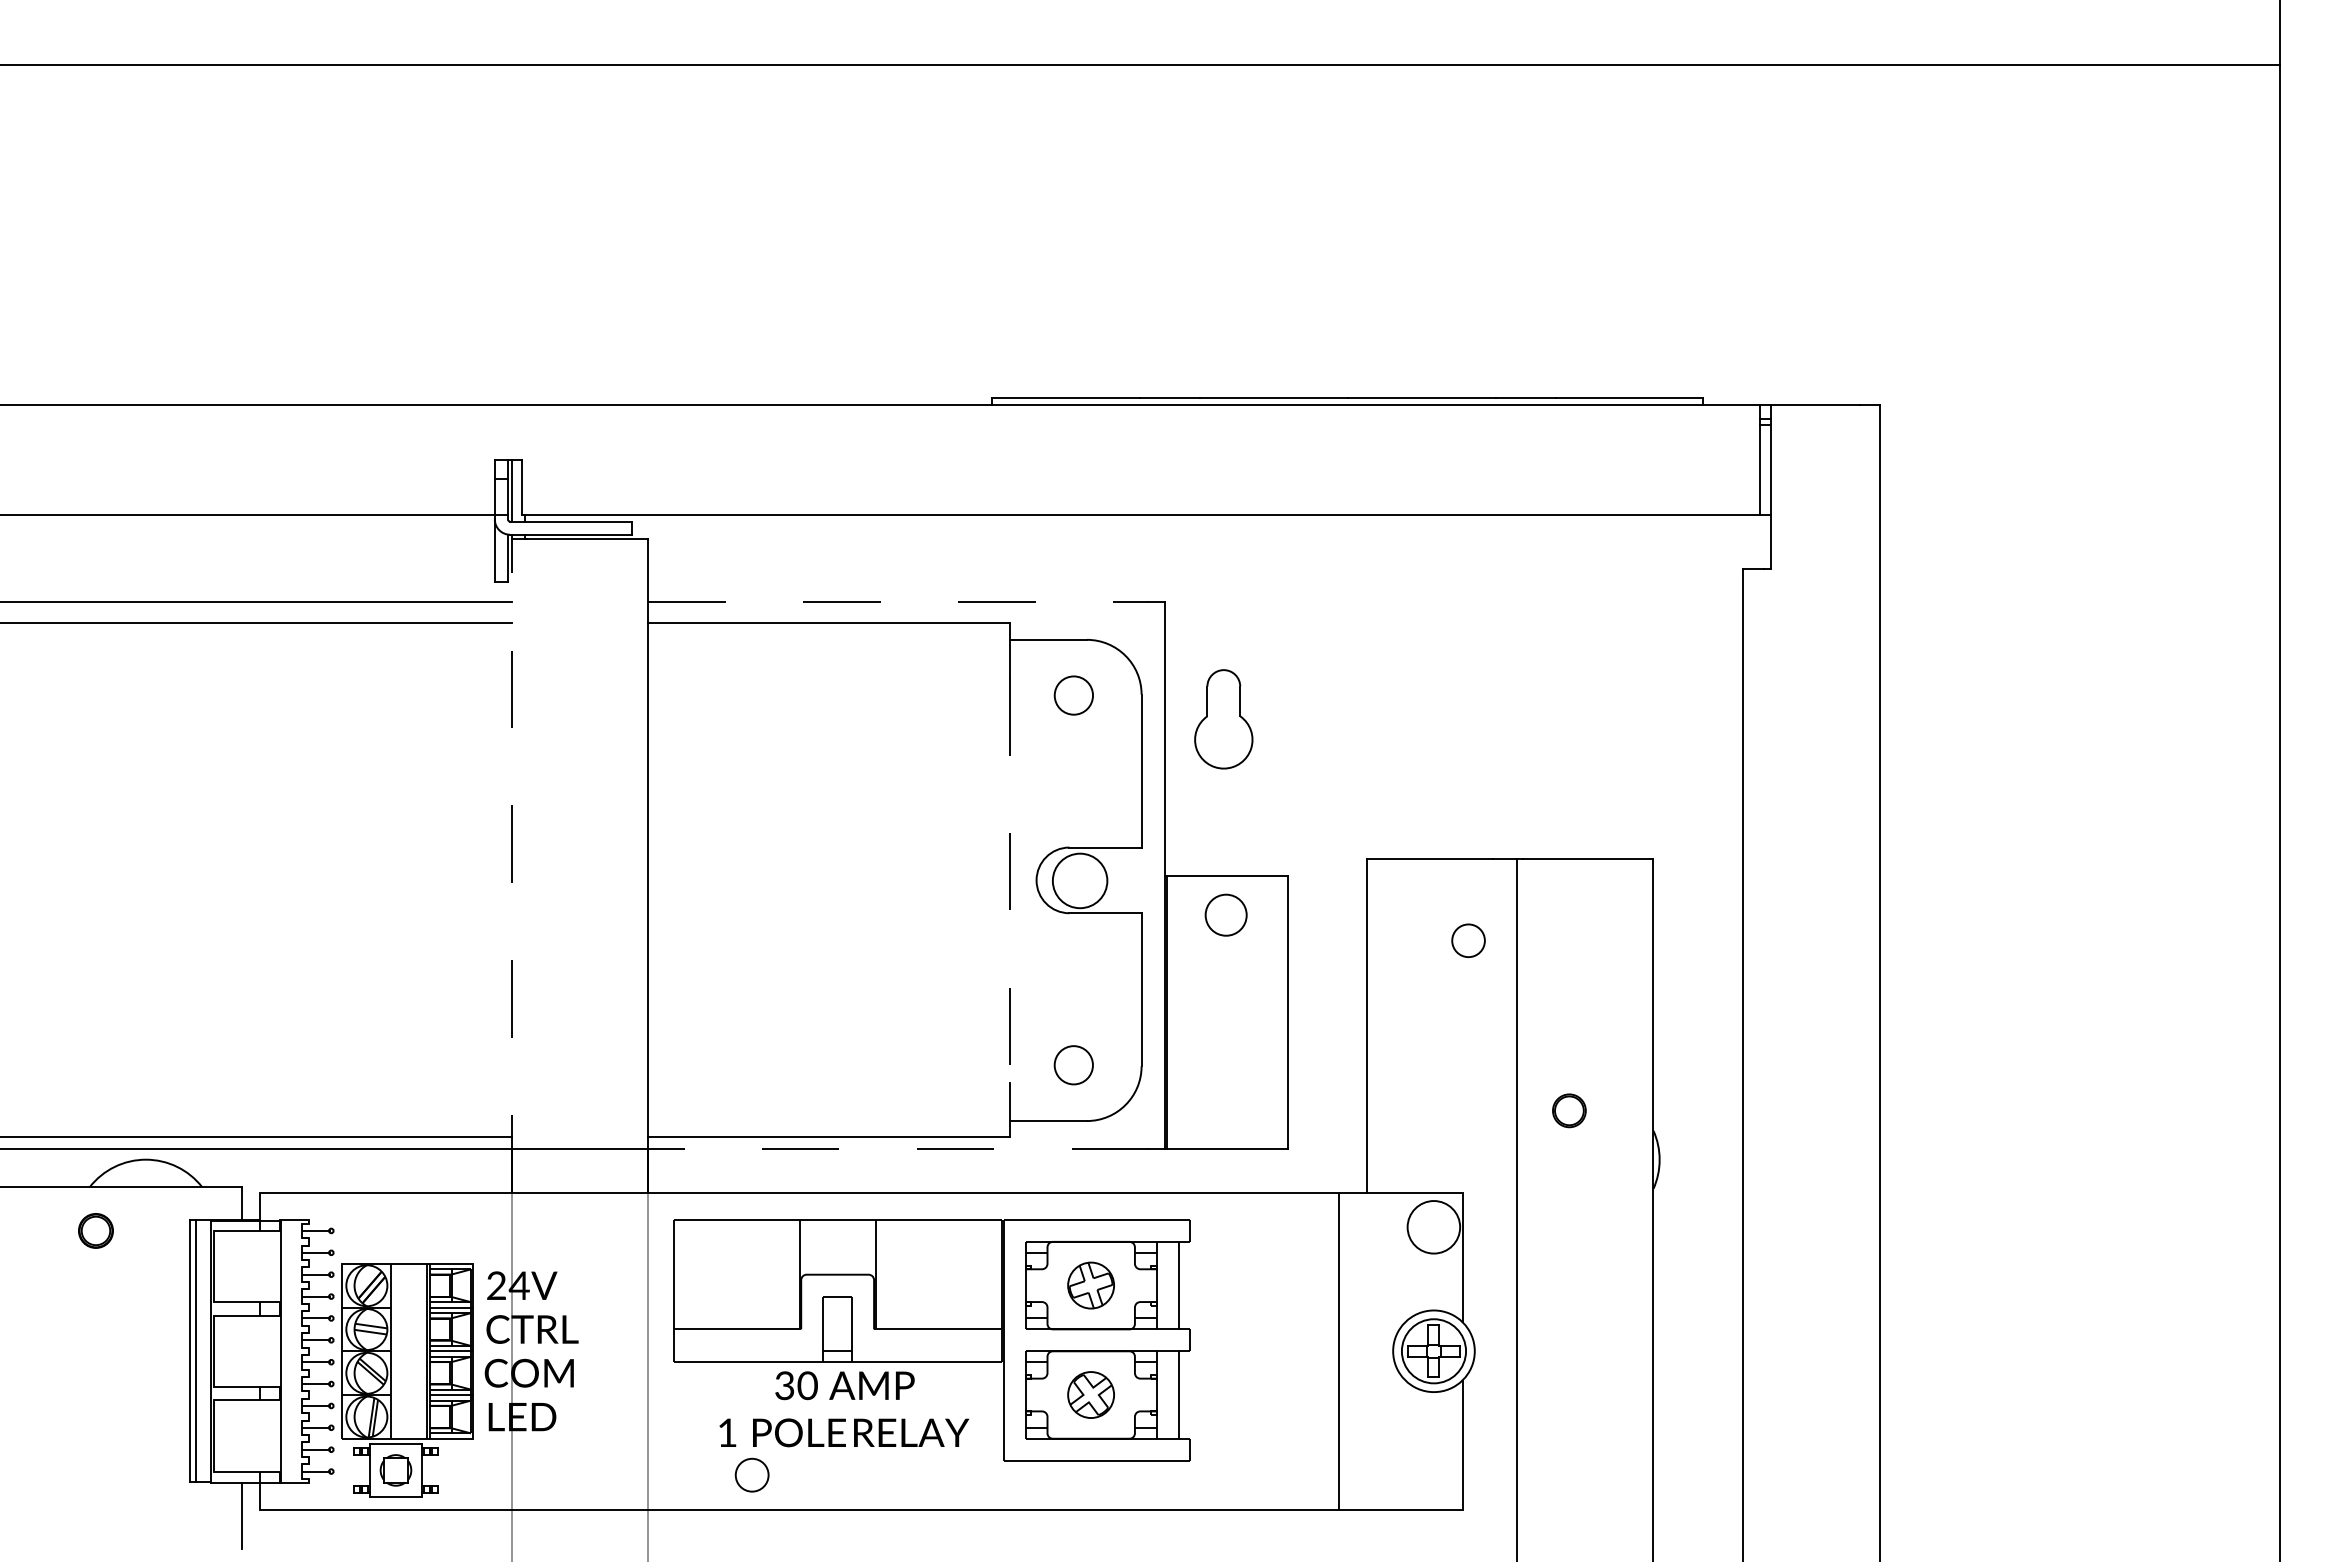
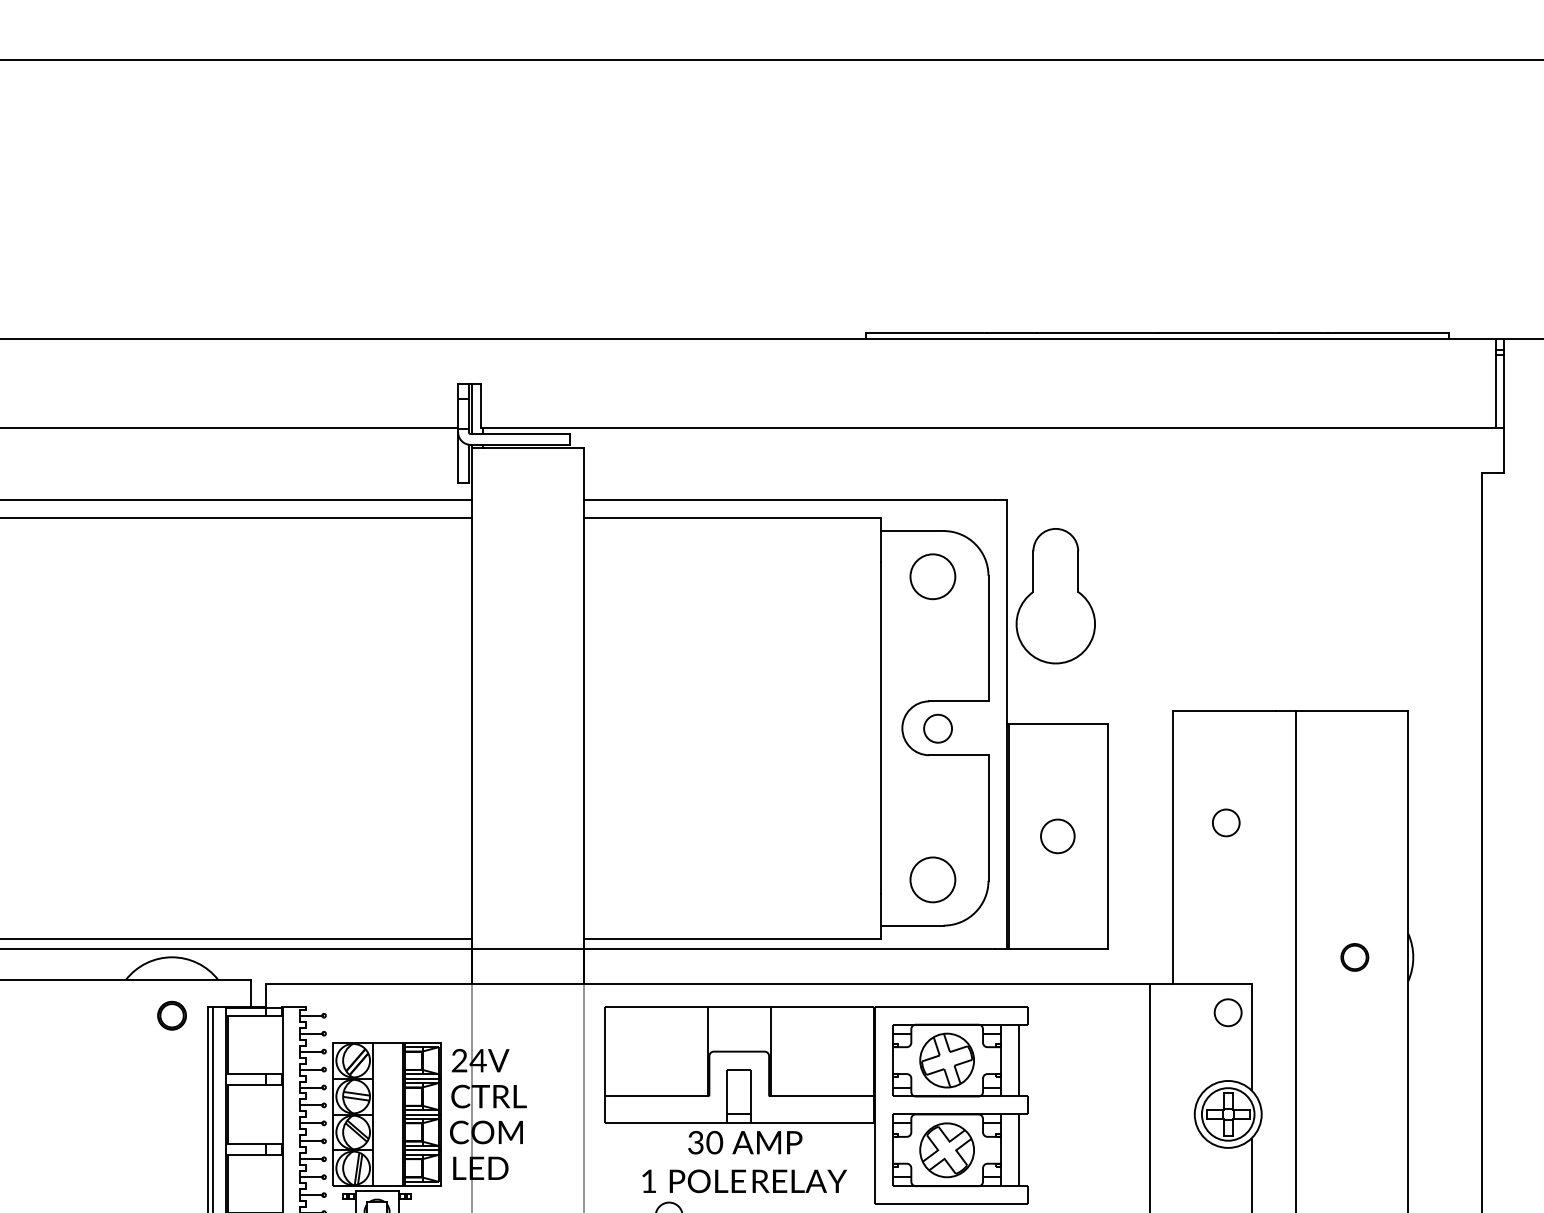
line: (899, 602) -> (789, 500), dashed -> solid
circle: (1073, 695) -> (932, 576), size x1.43
part: (1223, 719) -> (1055, 596), size x1.67
line: (511, 865) -> (471, 716), dashed -> solid
line: (1010, 880) -> (880, 728), dashed -> solid
circle: (1080, 880) -> (938, 728), size x0.62
circle: (1225, 914) -> (1057, 835), moved
circle: (1468, 940) -> (1226, 822), moved
circle: (1073, 1064) -> (932, 879), size x1.43
part: (1569, 1110) -> (1354, 957), moved
line: (898, 1148) -> (789, 948), dashed -> solid
circle: (1433, 1226) -> (1227, 1012), size x0.62
part: (95, 1230) -> (171, 1015), moved
part: (1090, 1285) -> (946, 1060), size x1.43
part: (1090, 1394) -> (946, 1149), size x1.43

